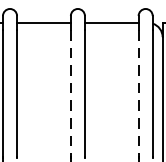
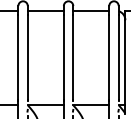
line: (70, 92) -> (63, 57), dashed -> solid
line: (138, 92) -> (109, 57), dashed -> solid

